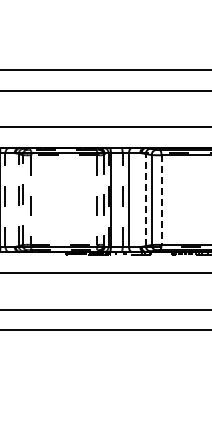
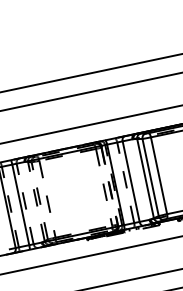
line: (145, 199) -> (145, 178), dashed -> solid
line: (161, 200) -> (159, 176), dashed -> solid

